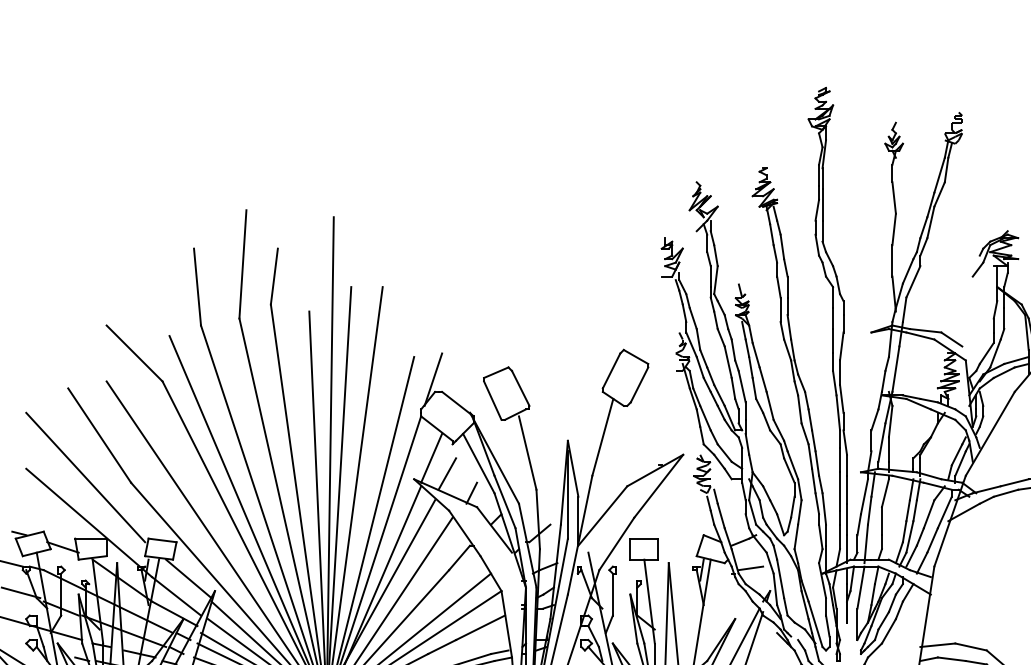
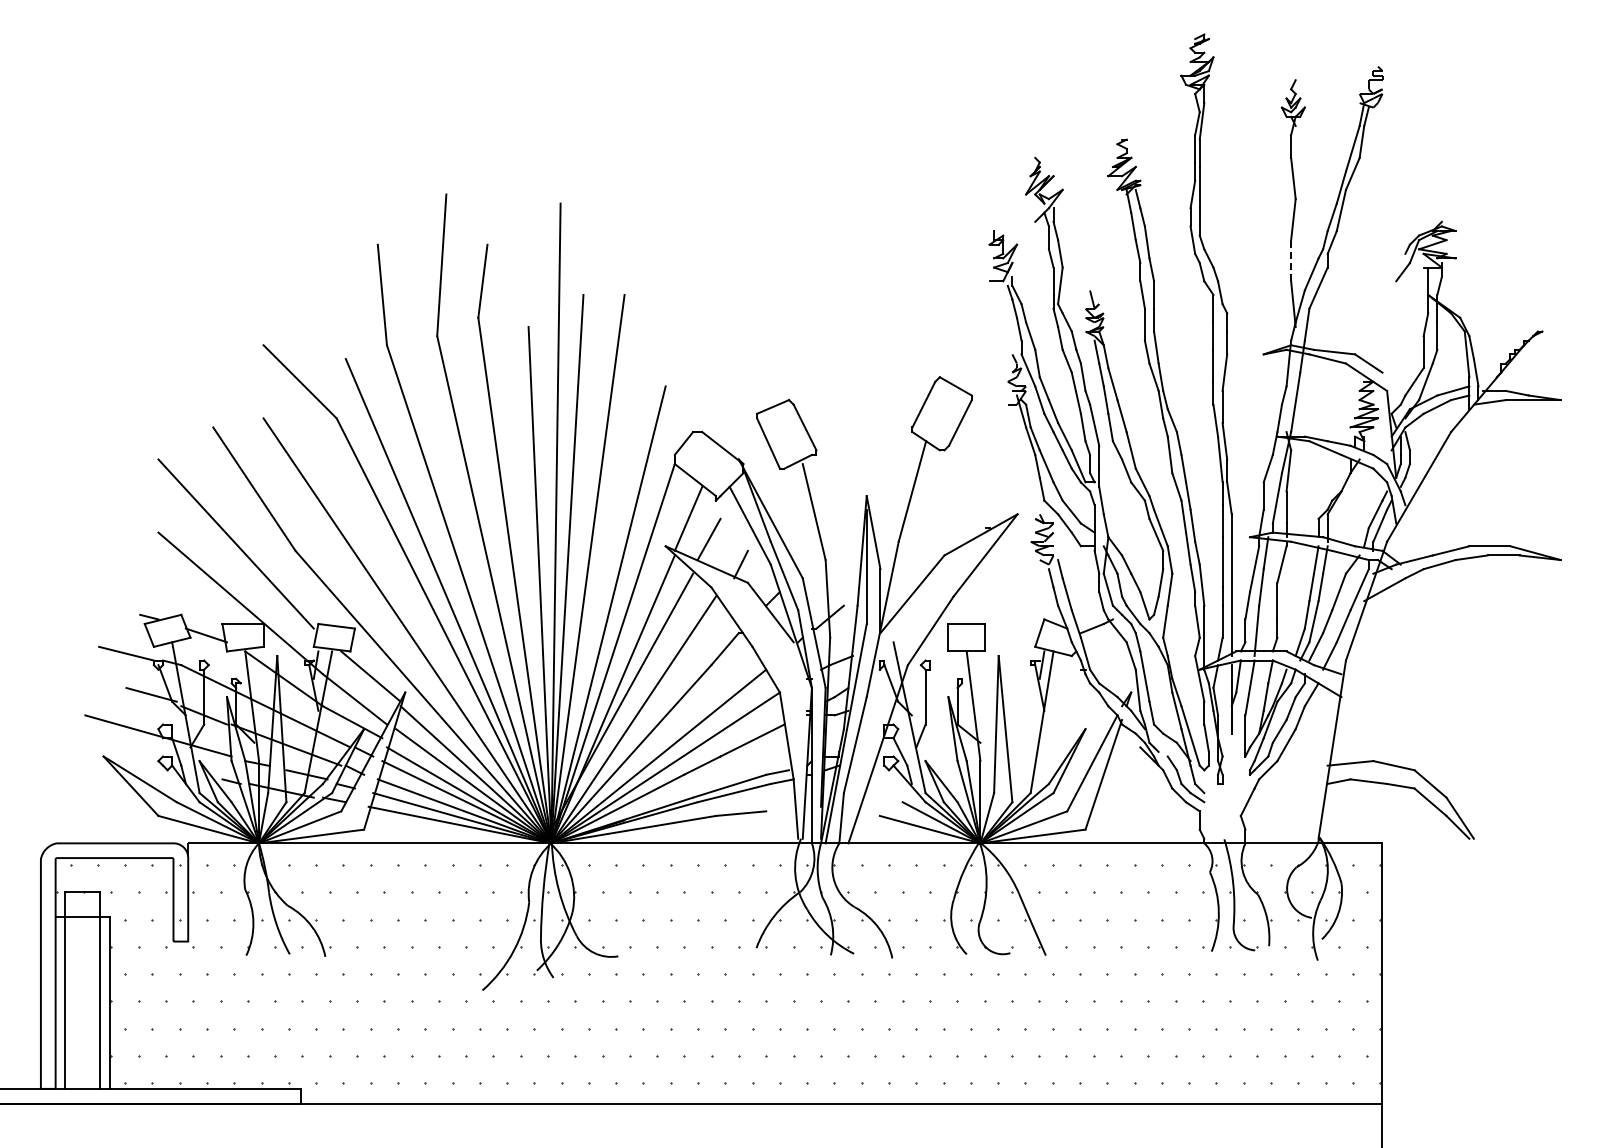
line: (892, 260) -> (1291, 260), solid -> dashed
line: (433, 379) -> (690, 415), removed
line: (751, 568) -> (1106, 662), removed

